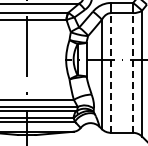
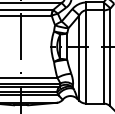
line: (110, 72) -> (85, 56), dashed -> solid
line: (133, 72) -> (103, 56), dashed -> solid

